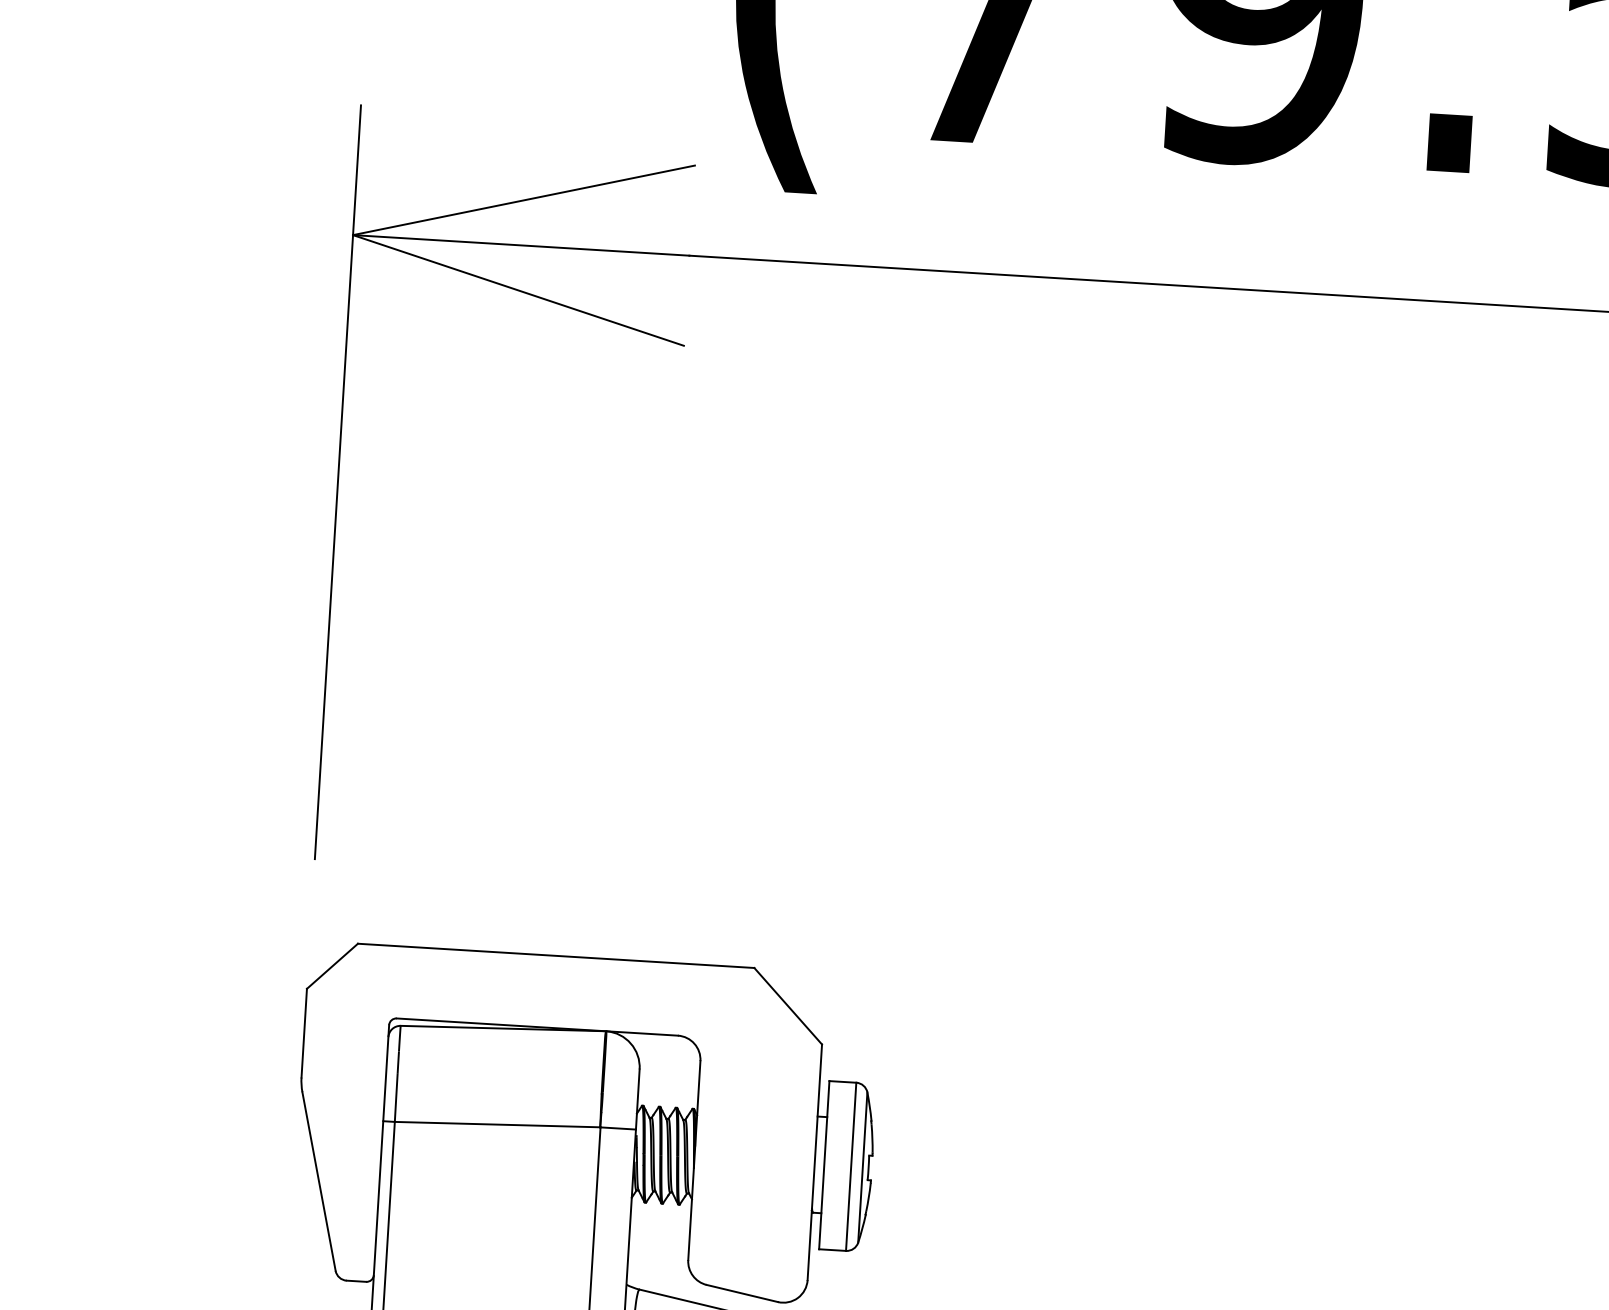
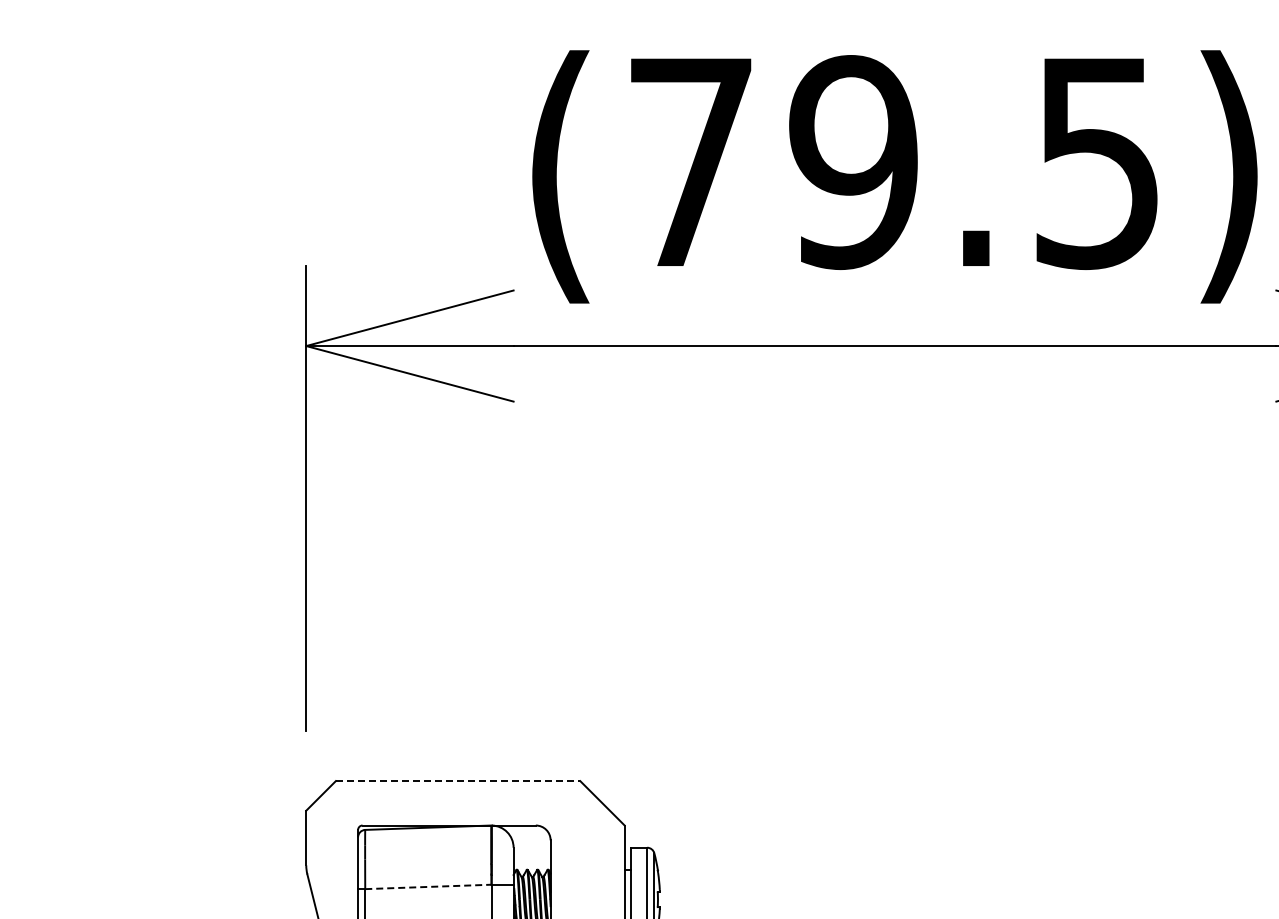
line: (556, 956) -> (458, 781), solid -> dashed
line: (499, 1124) -> (429, 886), solid -> dashed

